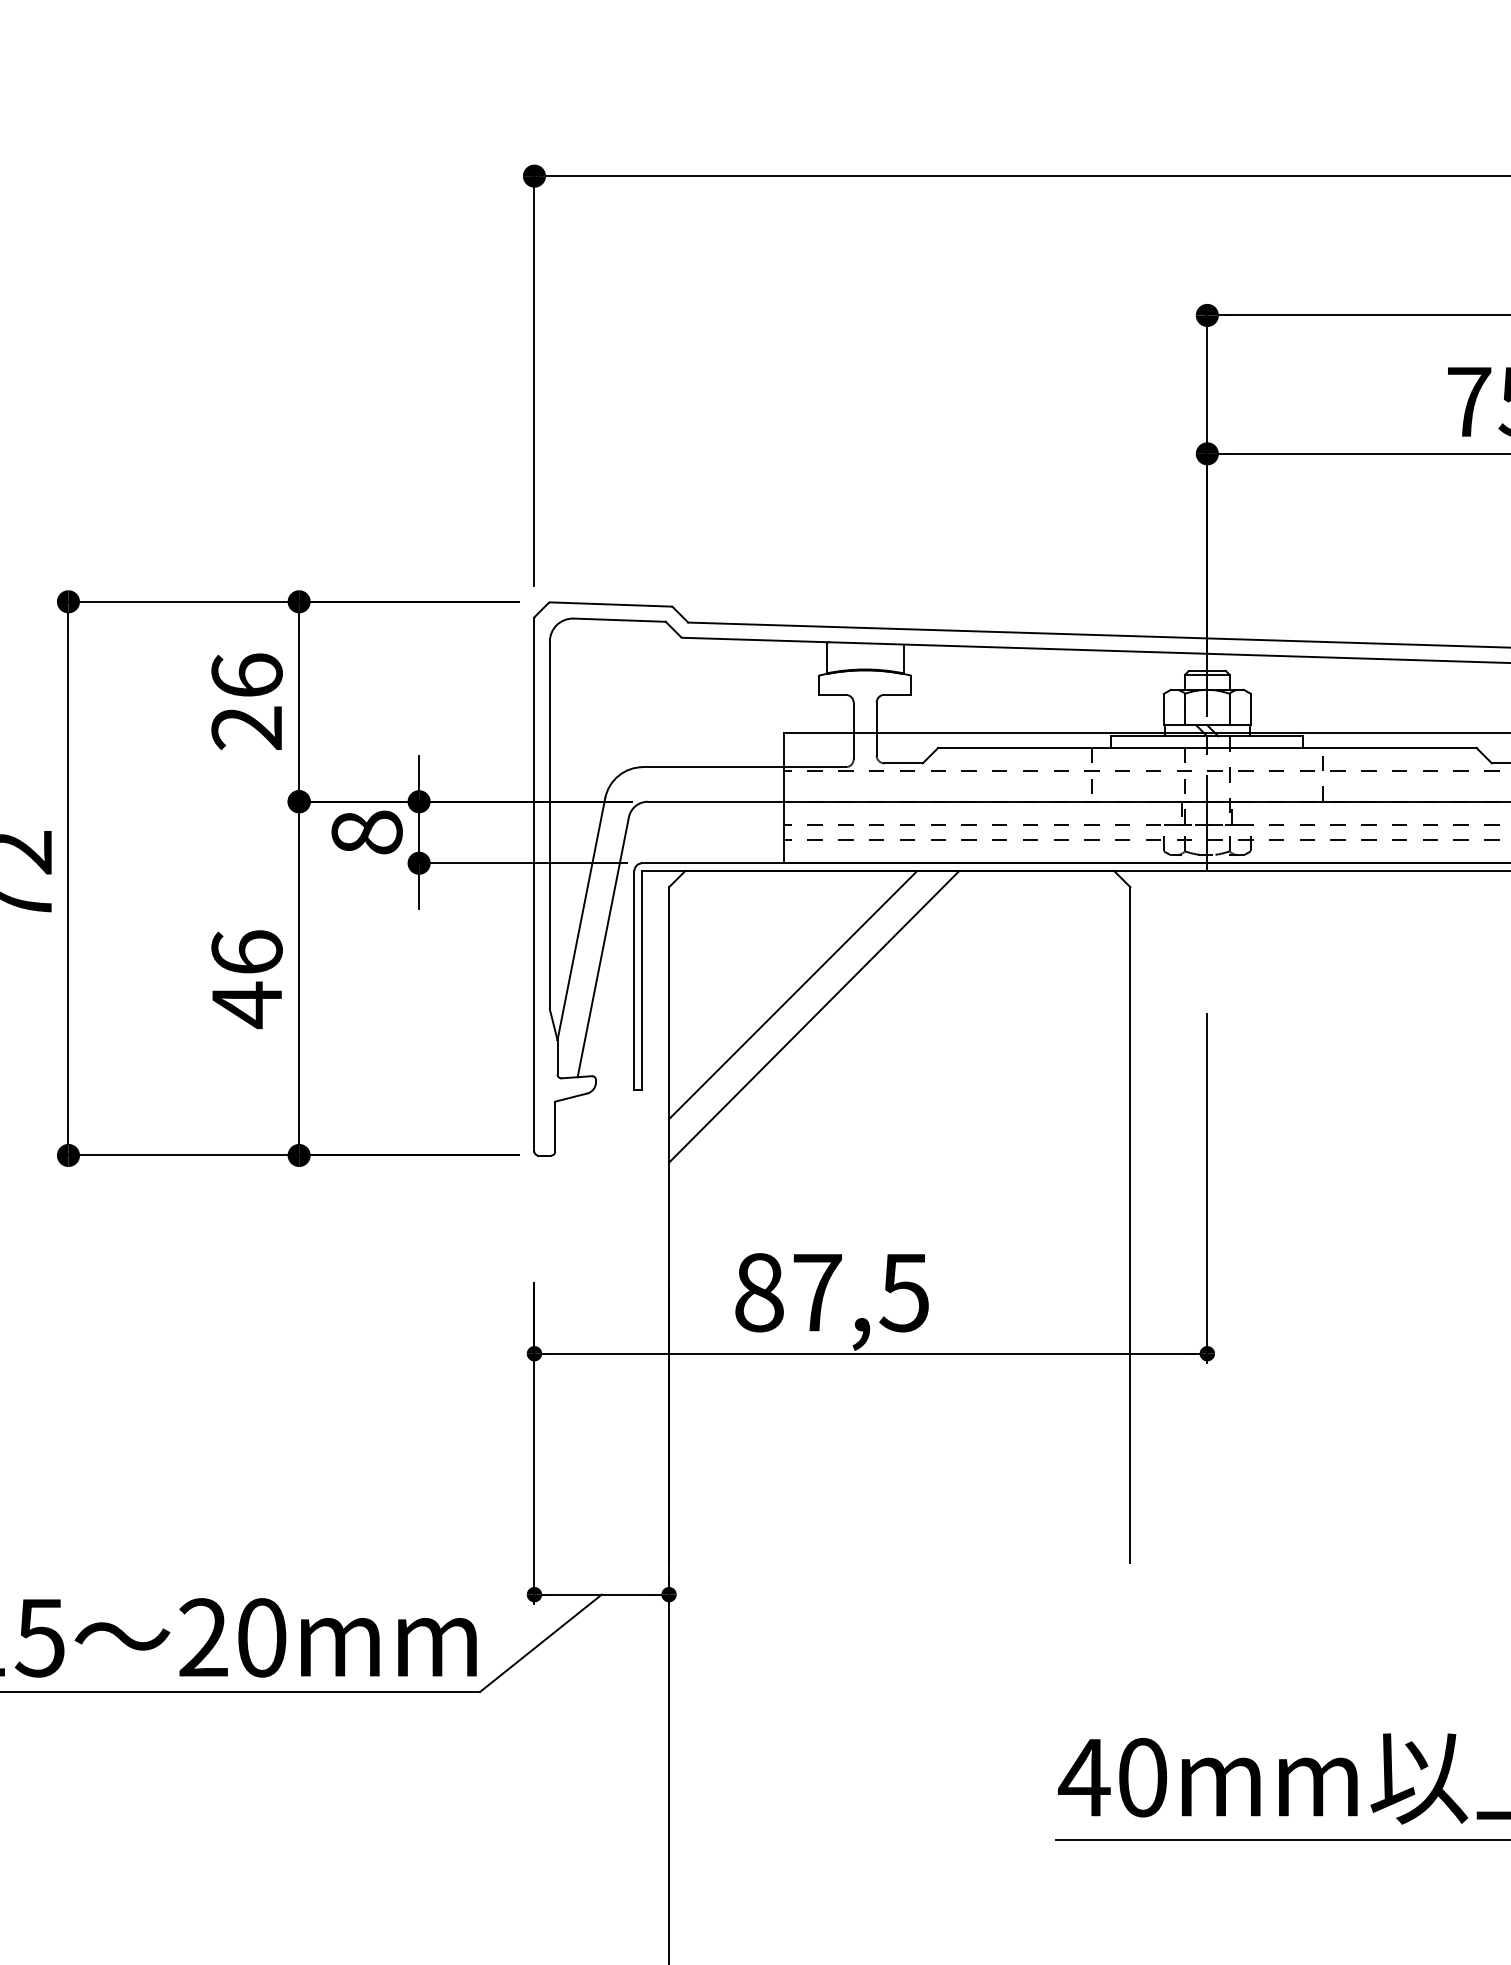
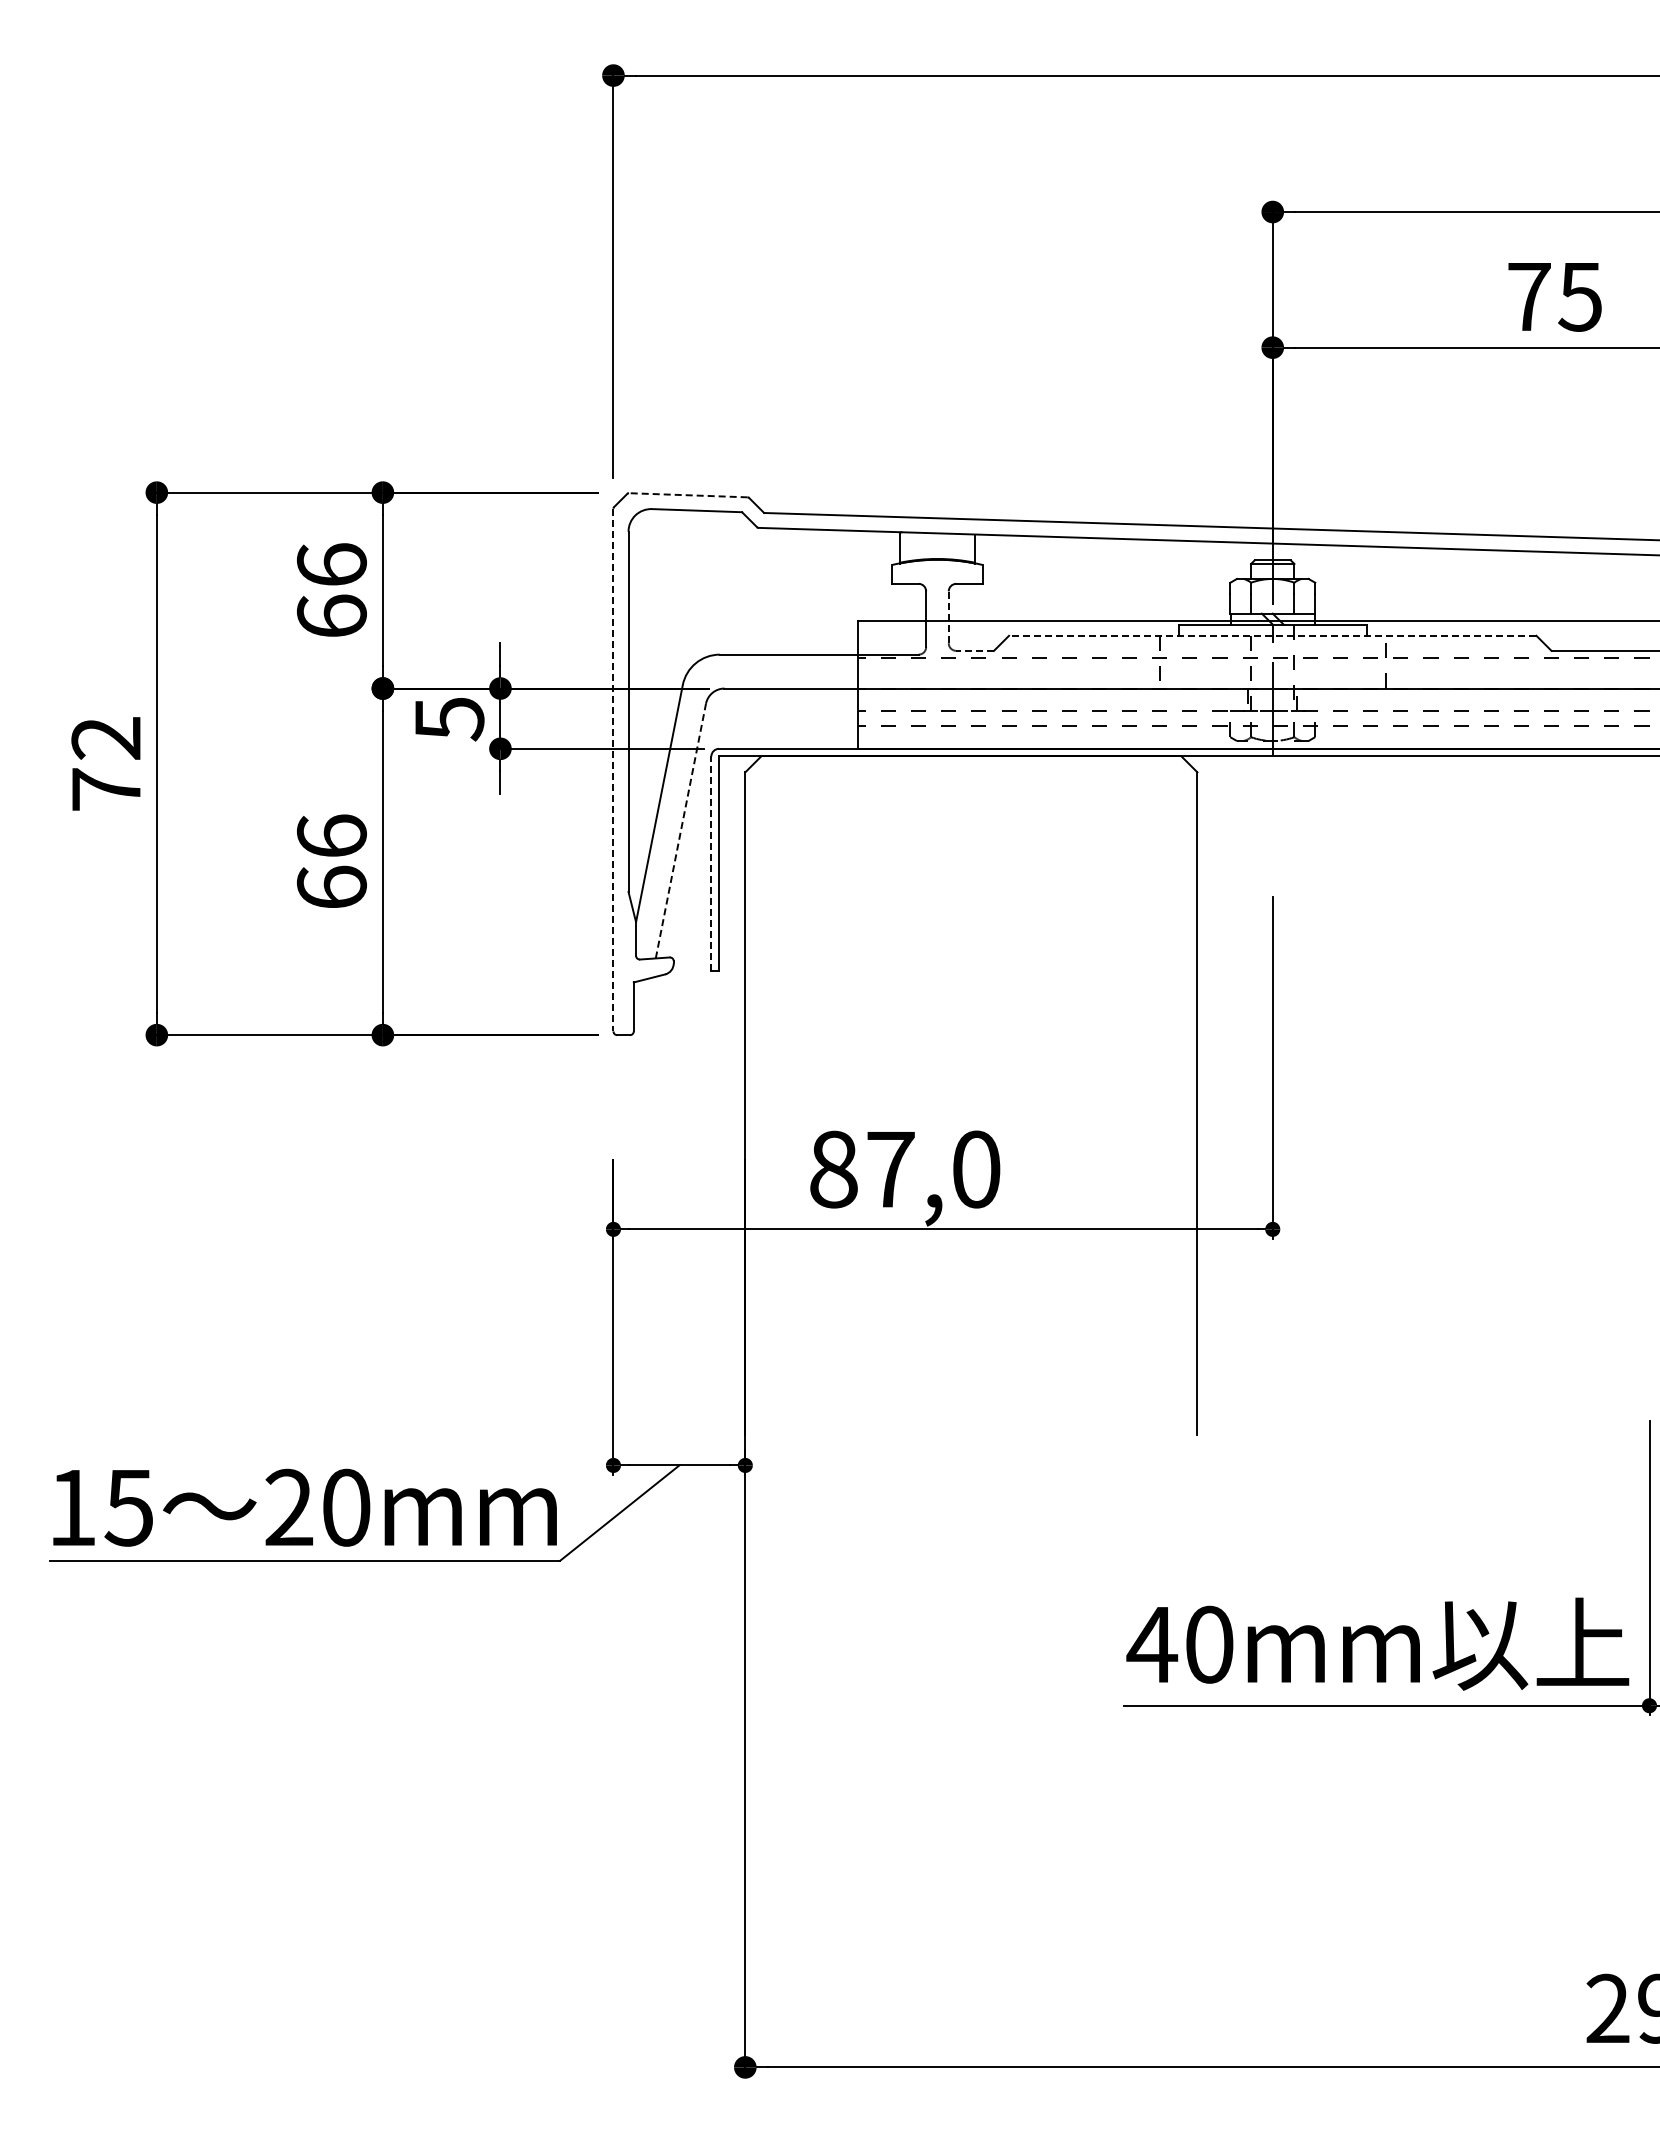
line: (610, 604) -> (687, 495), solid -> dashed
text: (246, 727) -> (331, 615), 26 -> 66
line: (876, 729) -> (948, 617), solid -> dashed
line: (1207, 747) -> (1272, 635), solid -> dashed
line: (903, 762) -> (975, 650), solid -> dashed
text: (367, 833) -> (449, 719), 8 -> 5
line: (534, 885) -> (613, 770), solid -> dashed
line: (602, 947) -> (680, 831), solid -> dashed
line: (634, 980) -> (711, 863), solid -> dashed
line: (792, 994) -> (866, 877), removed
text: (246, 1004) -> (331, 887), 46 -> 66
line: (814, 1017) -> (887, 899), removed
text: (903, 1292) -> (975, 1169), 87,5 -> 87,0

